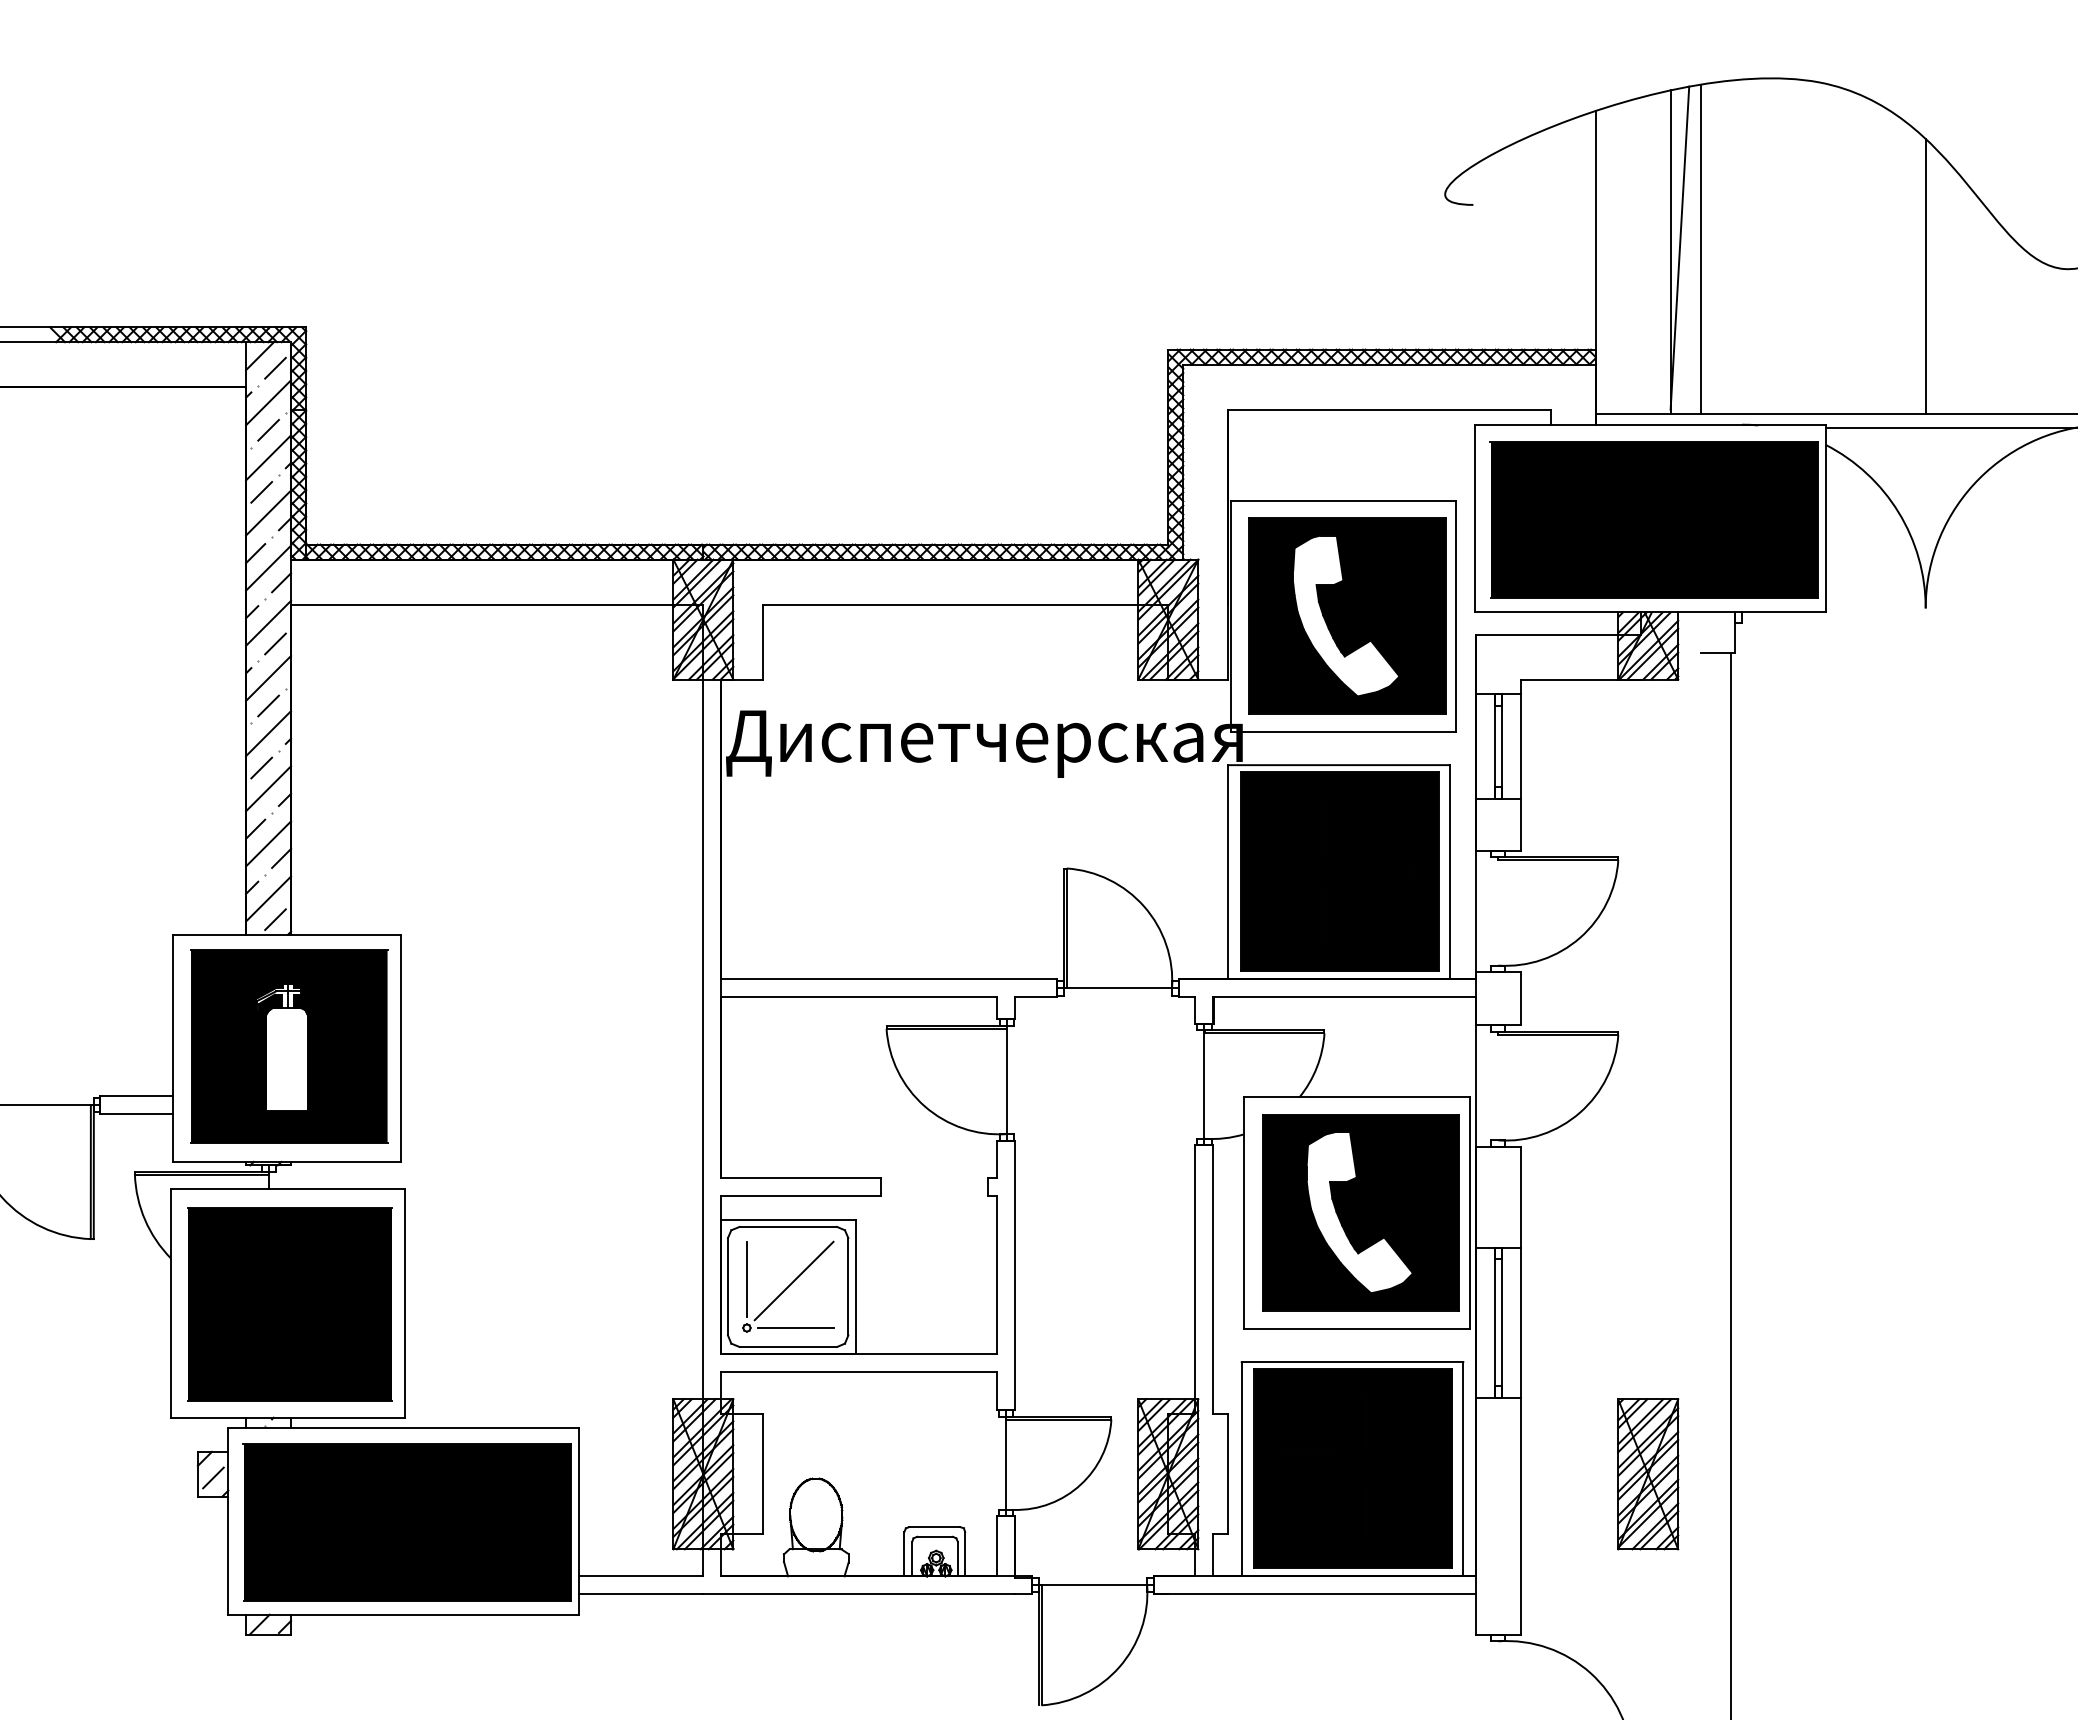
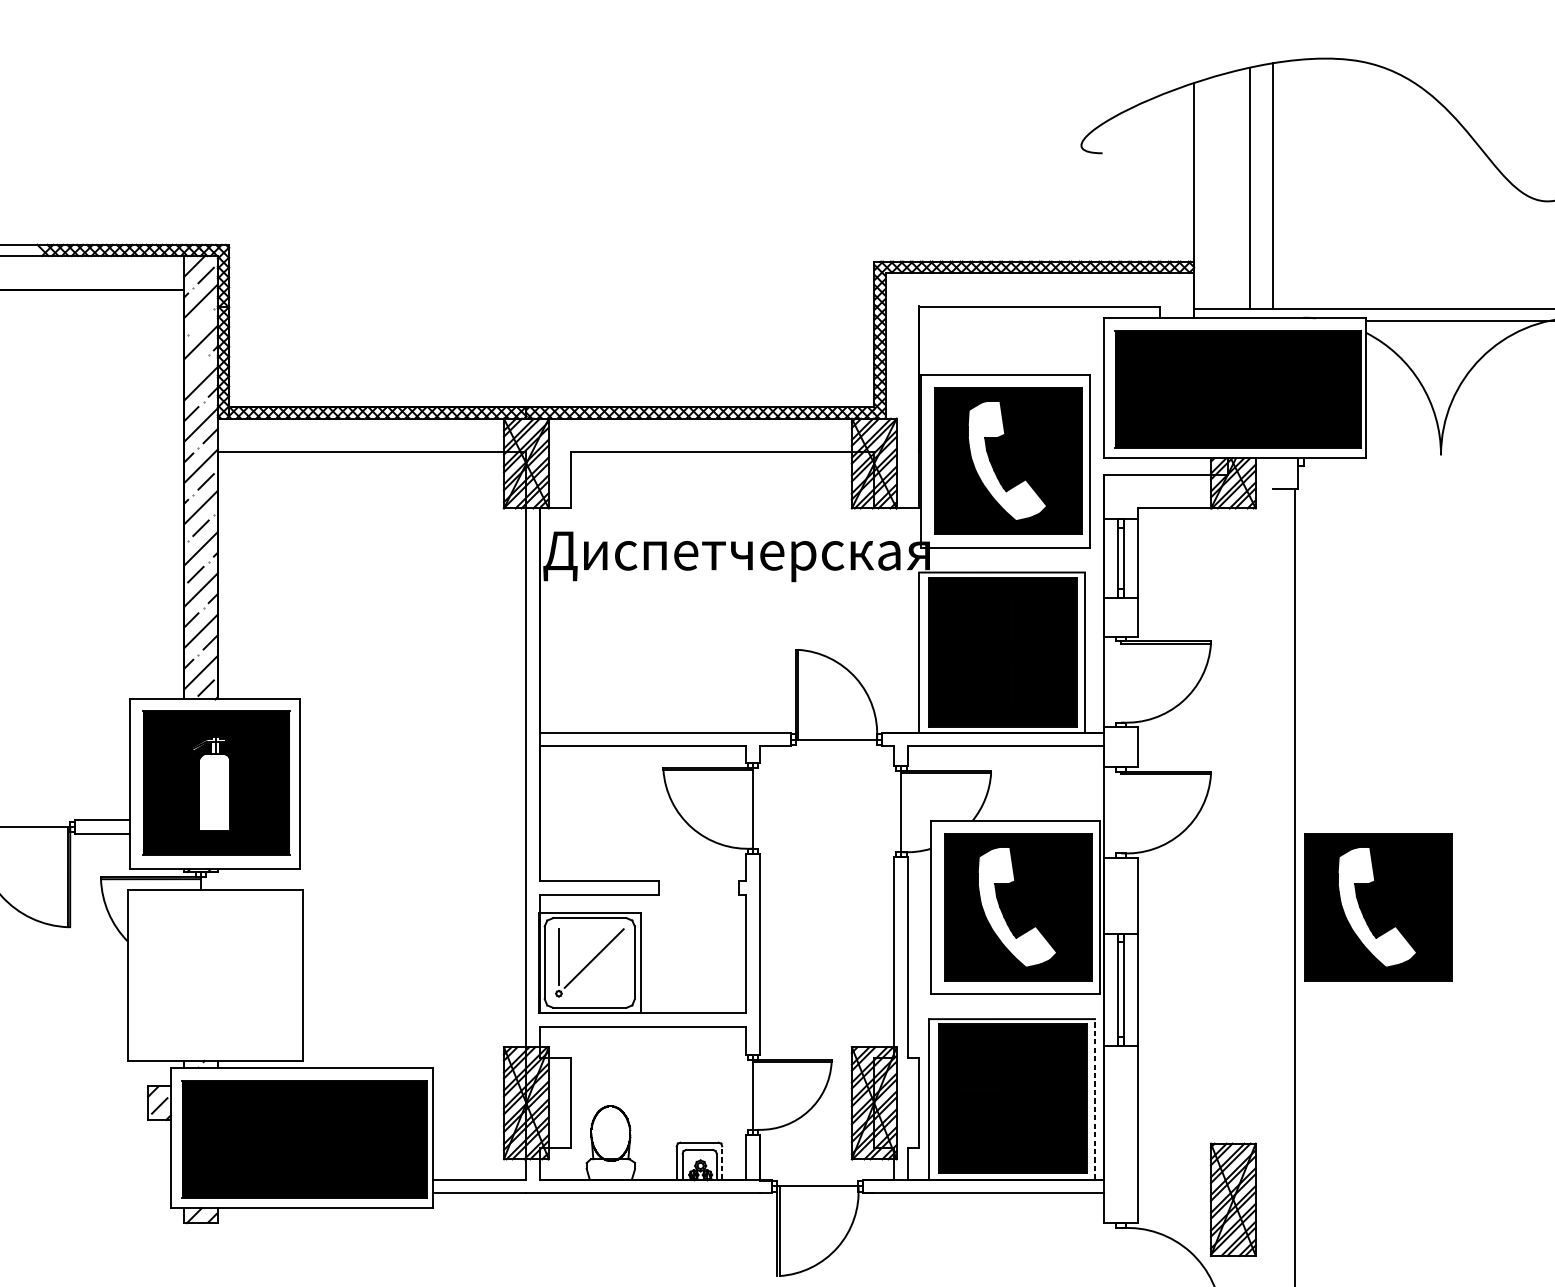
line: (1679, 247) -> (1256, 185), removed
line: (1925, 275) -> (1440, 206), removed
line: (268, 429) -> (200, 321), removed
line: (261, 492) -> (195, 368), removed
part: (1841, 1212) -> (1378, 907), added
part: (289, 1304) -> (216, 976), removed
line: (795, 1327) -> (595, 993), removed
line: (1463, 1468) -> (1095, 1098), solid -> dashed
part: (1648, 1474) -> (1233, 1199), moved
line: (965, 1553) -> (722, 1162), solid -> dashed

